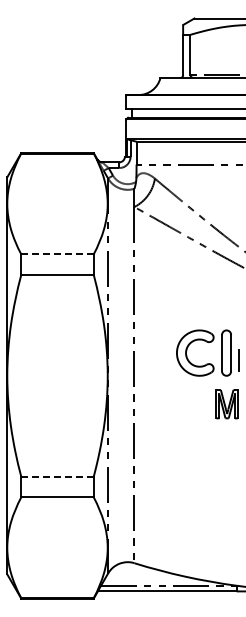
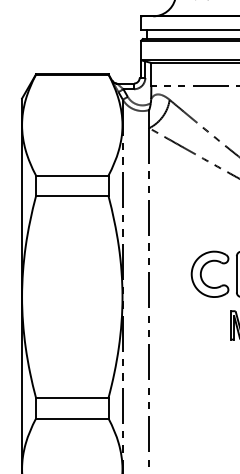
line: (57, 254) -> (72, 175), dashed -> solid
line: (57, 476) -> (72, 397), dashed -> solid

